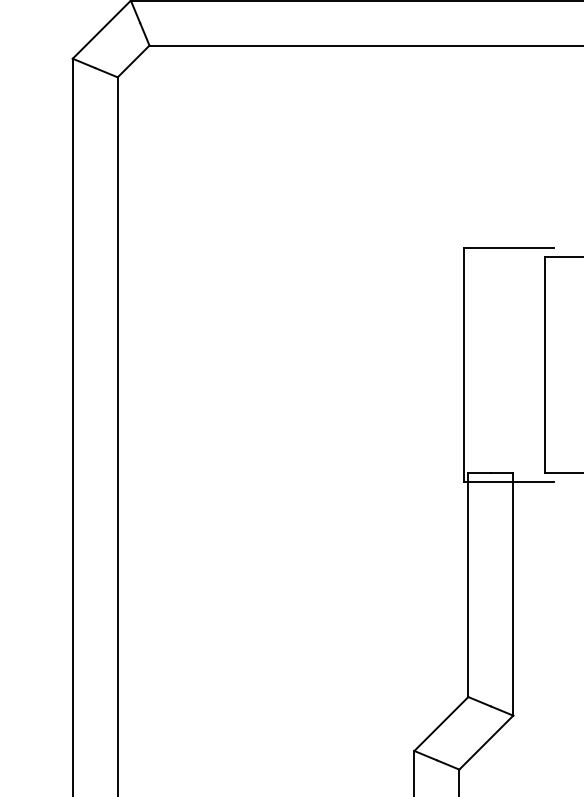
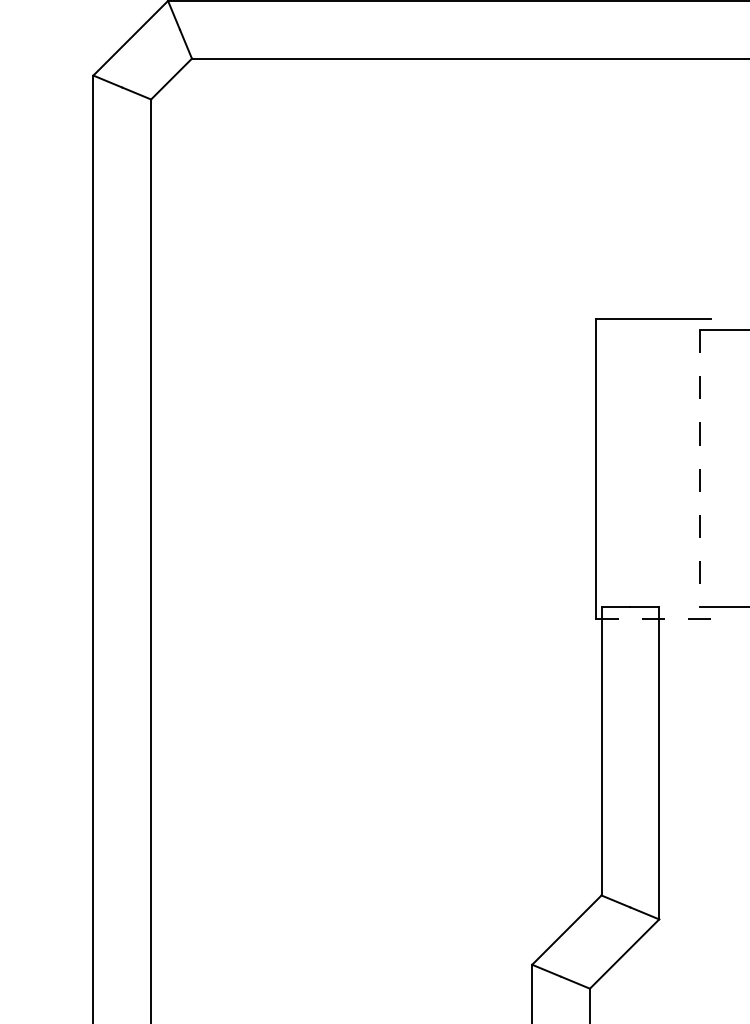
line: (544, 364) -> (699, 468), solid -> dashed
line: (508, 481) -> (653, 618), solid -> dashed

